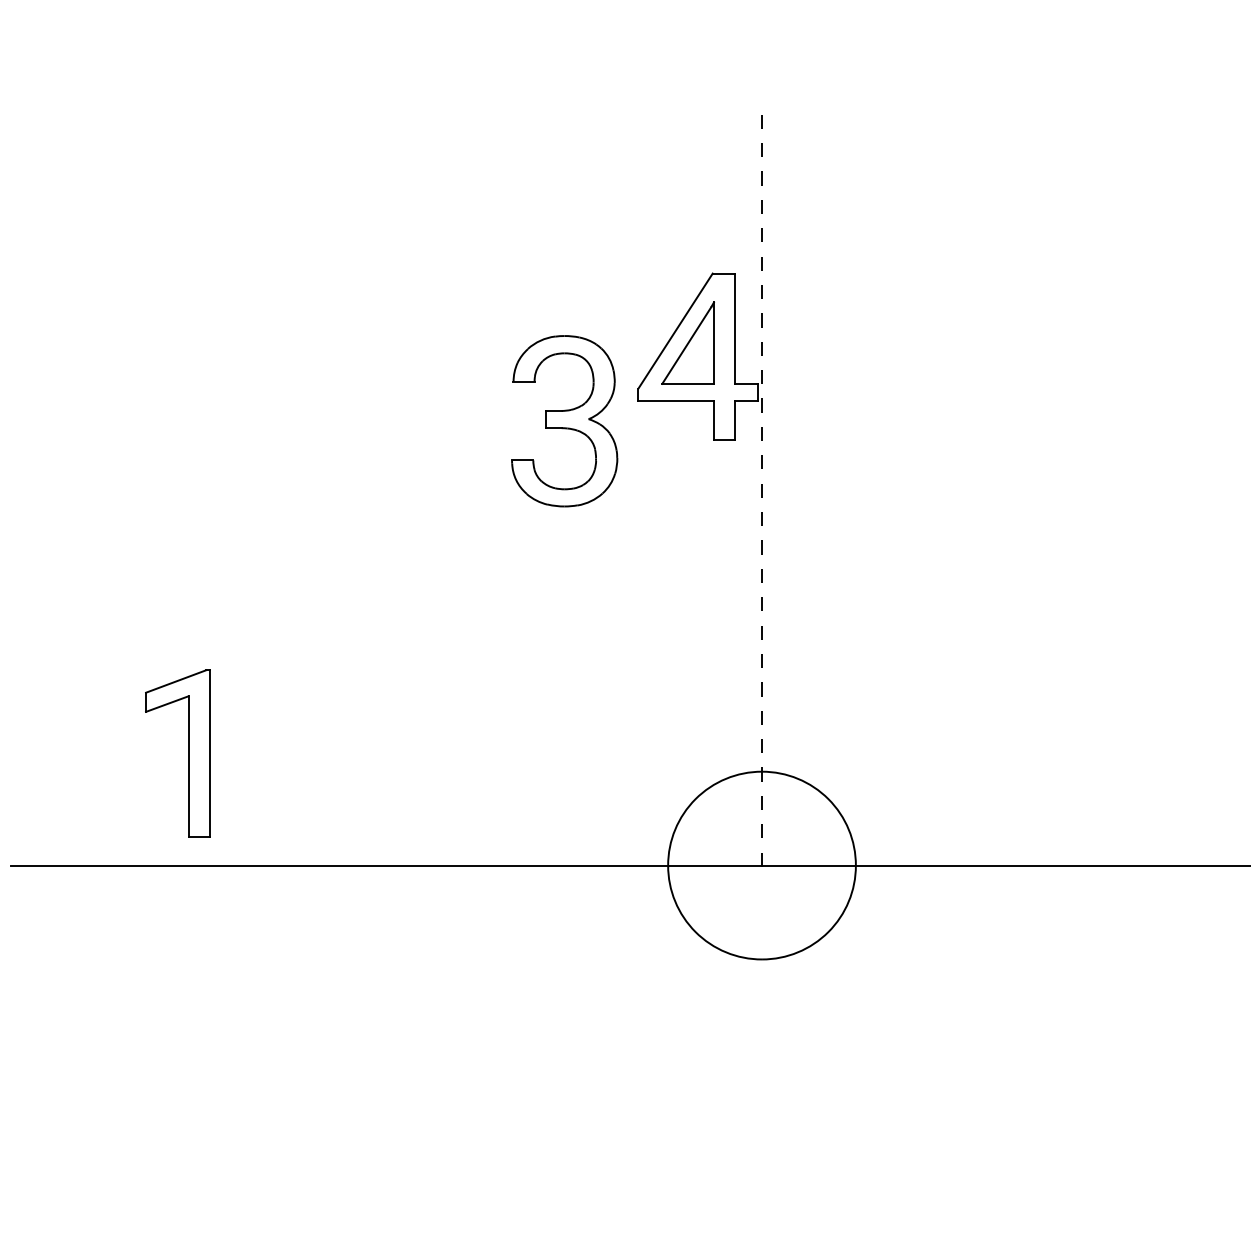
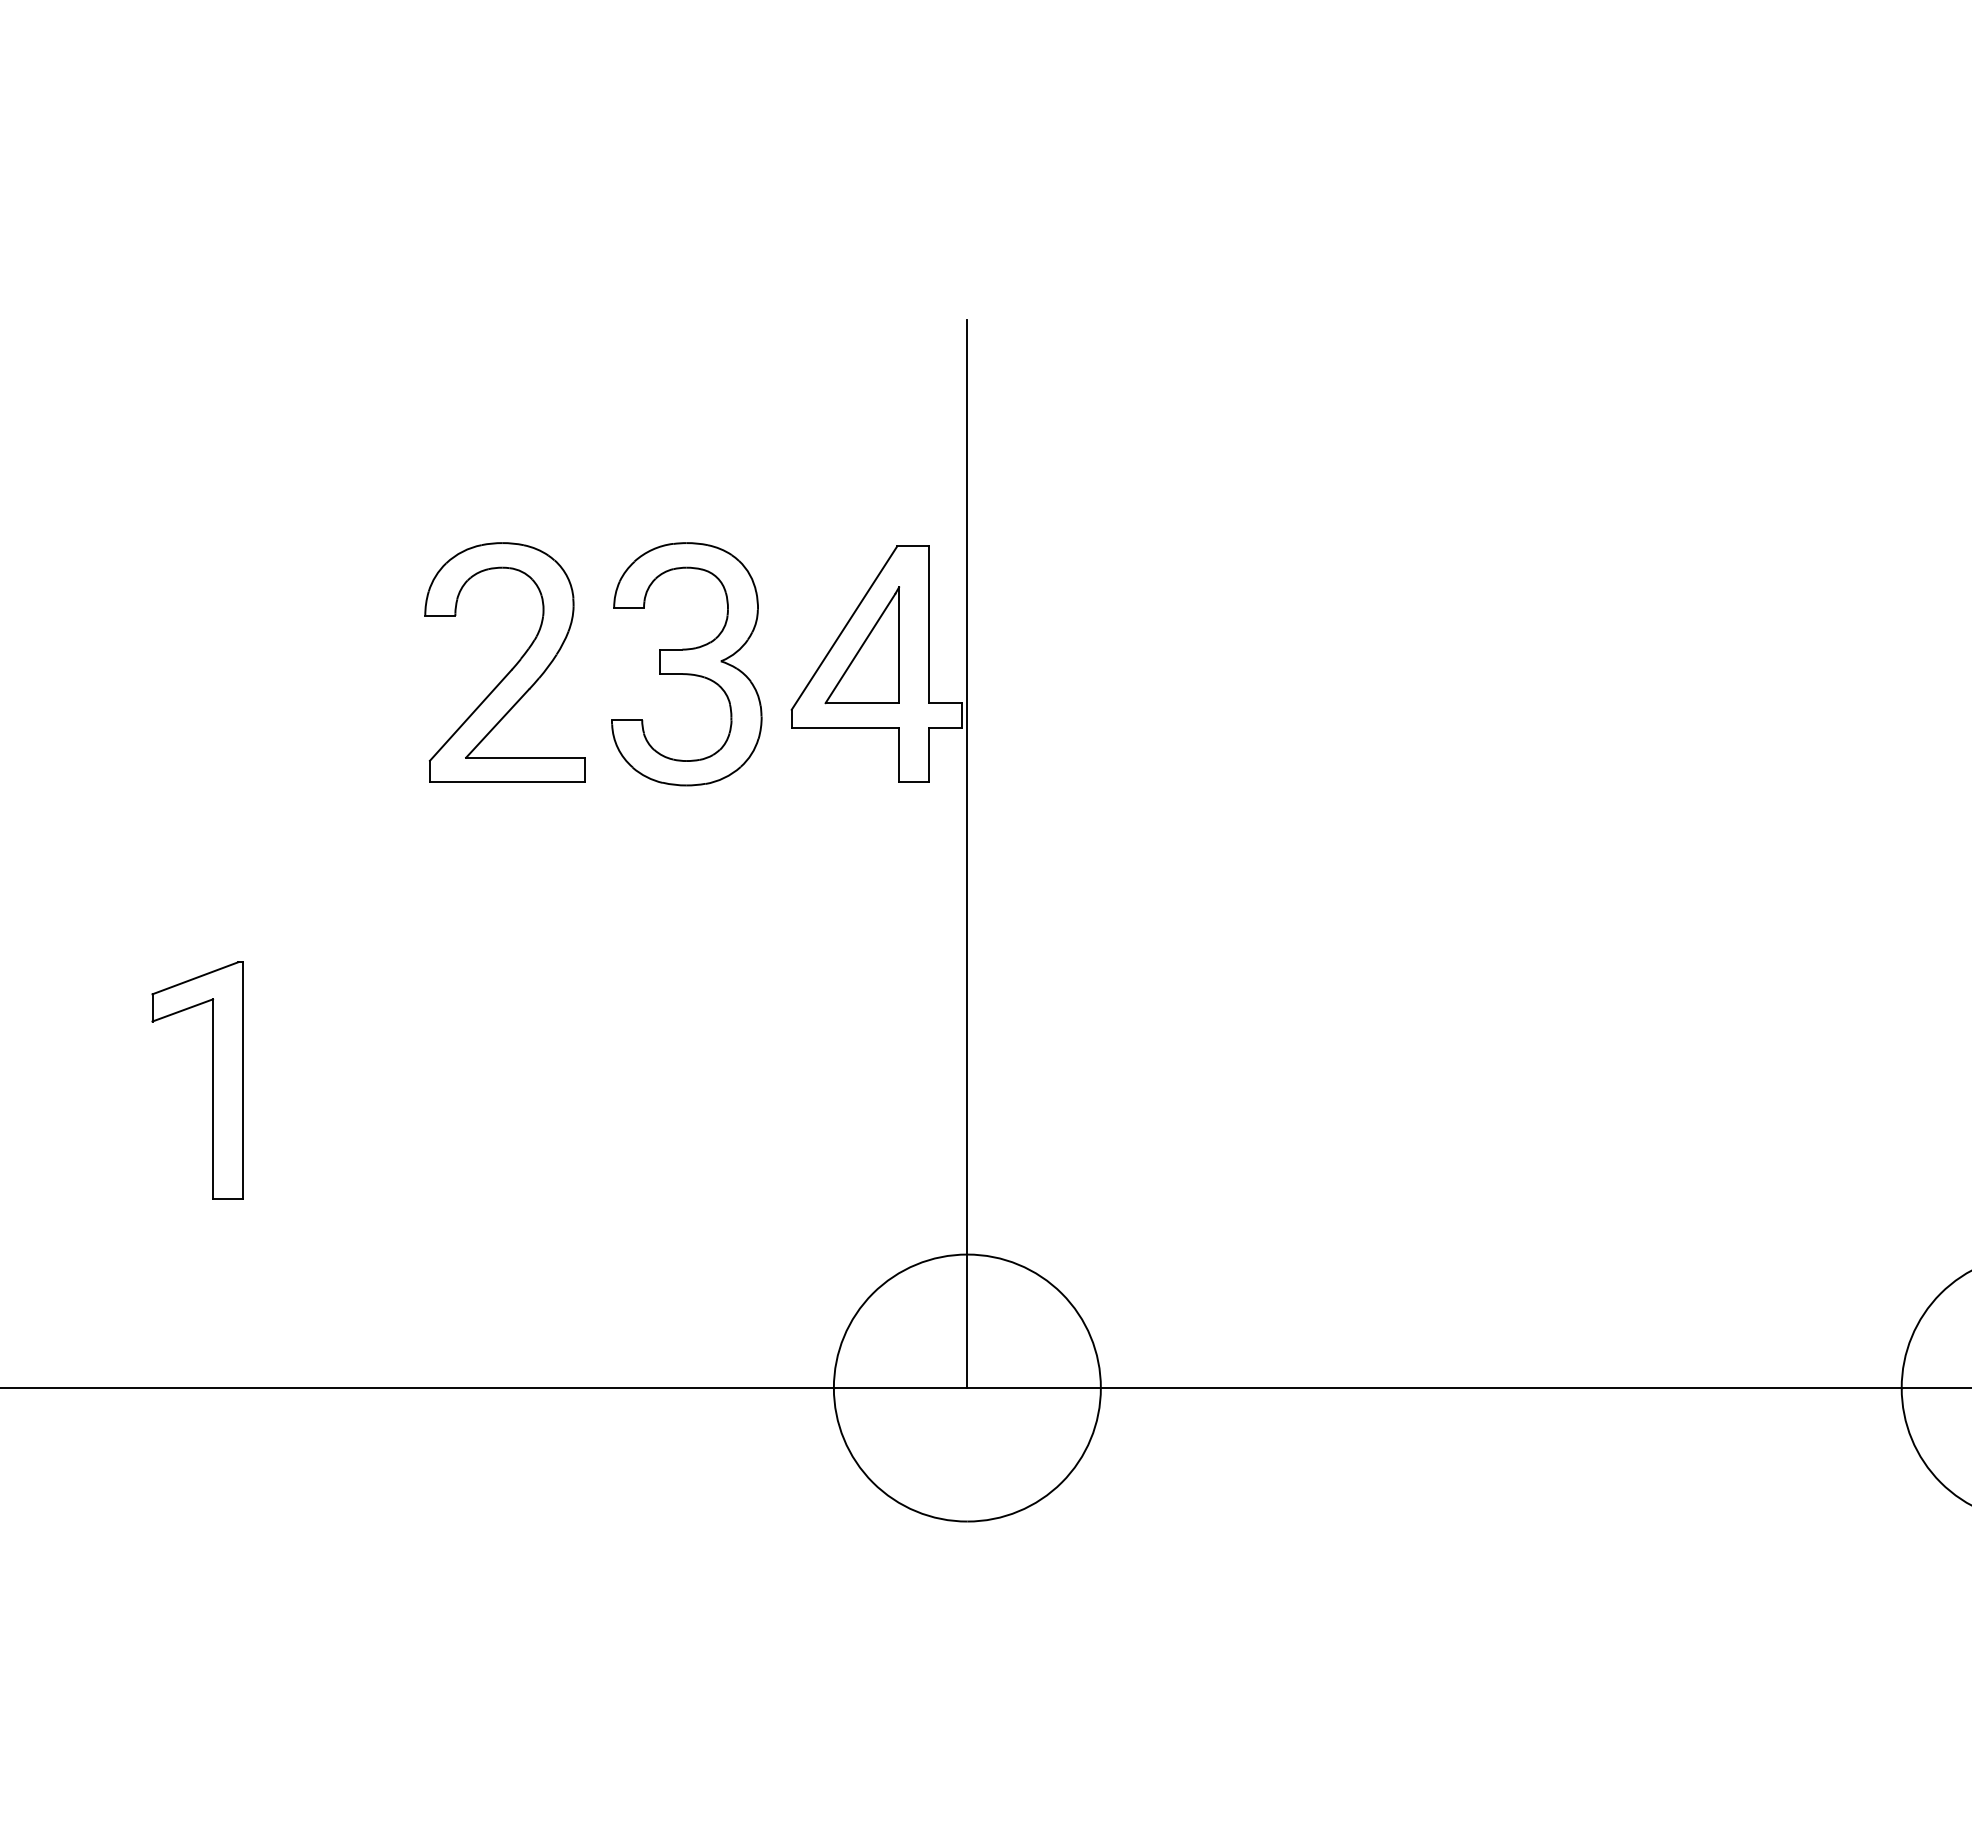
part: (441, 359) -> (511, 668), added
part: (564, 421) -> (686, 664), moved
line: (762, 490) -> (967, 854), dashed -> solid
part: (188, 753) -> (212, 1080), moved

